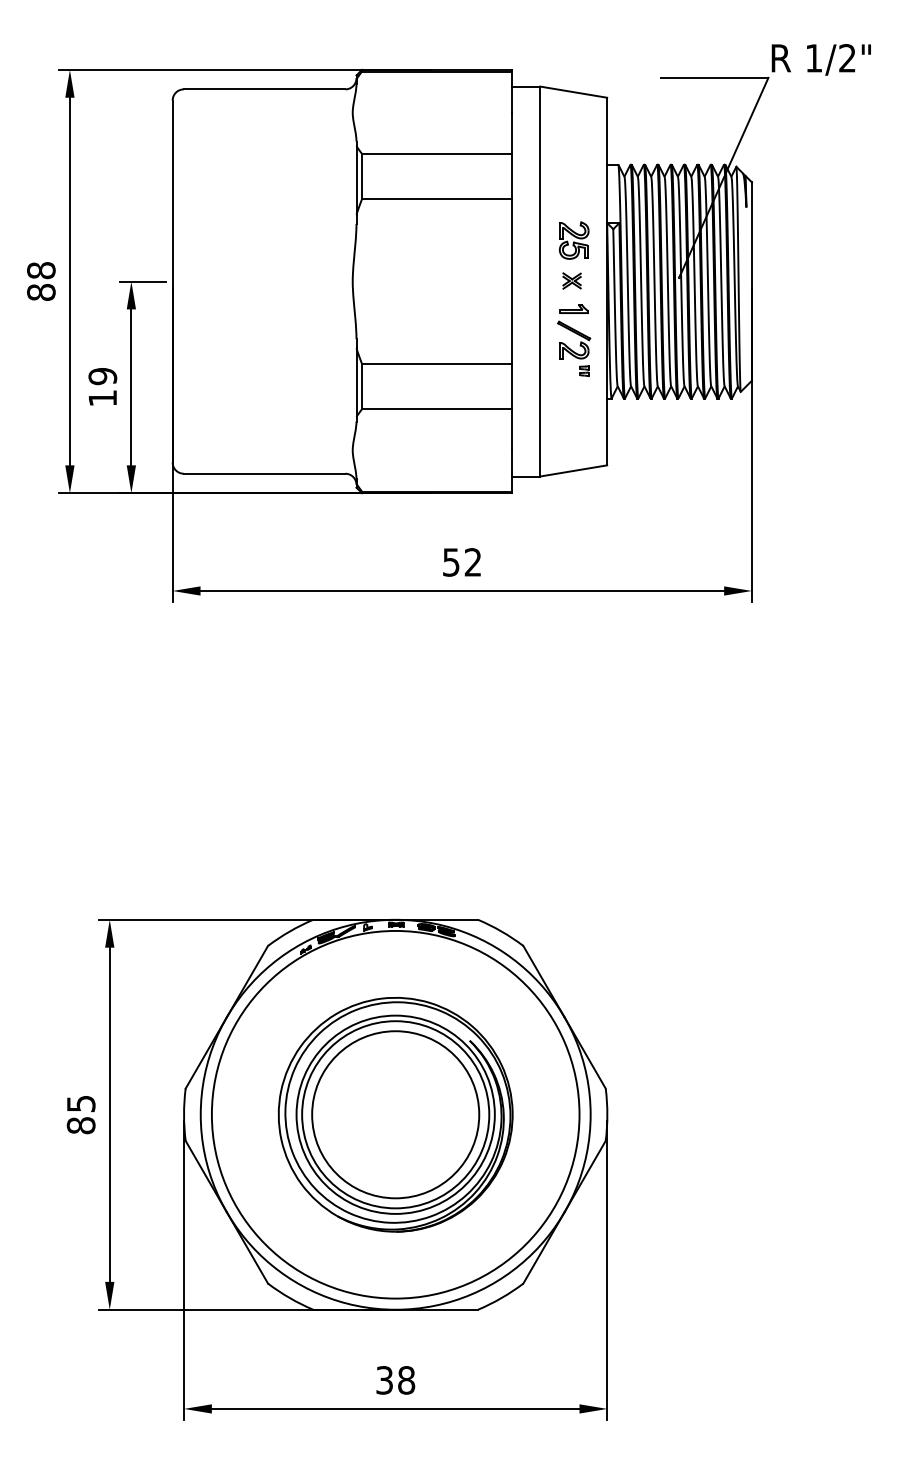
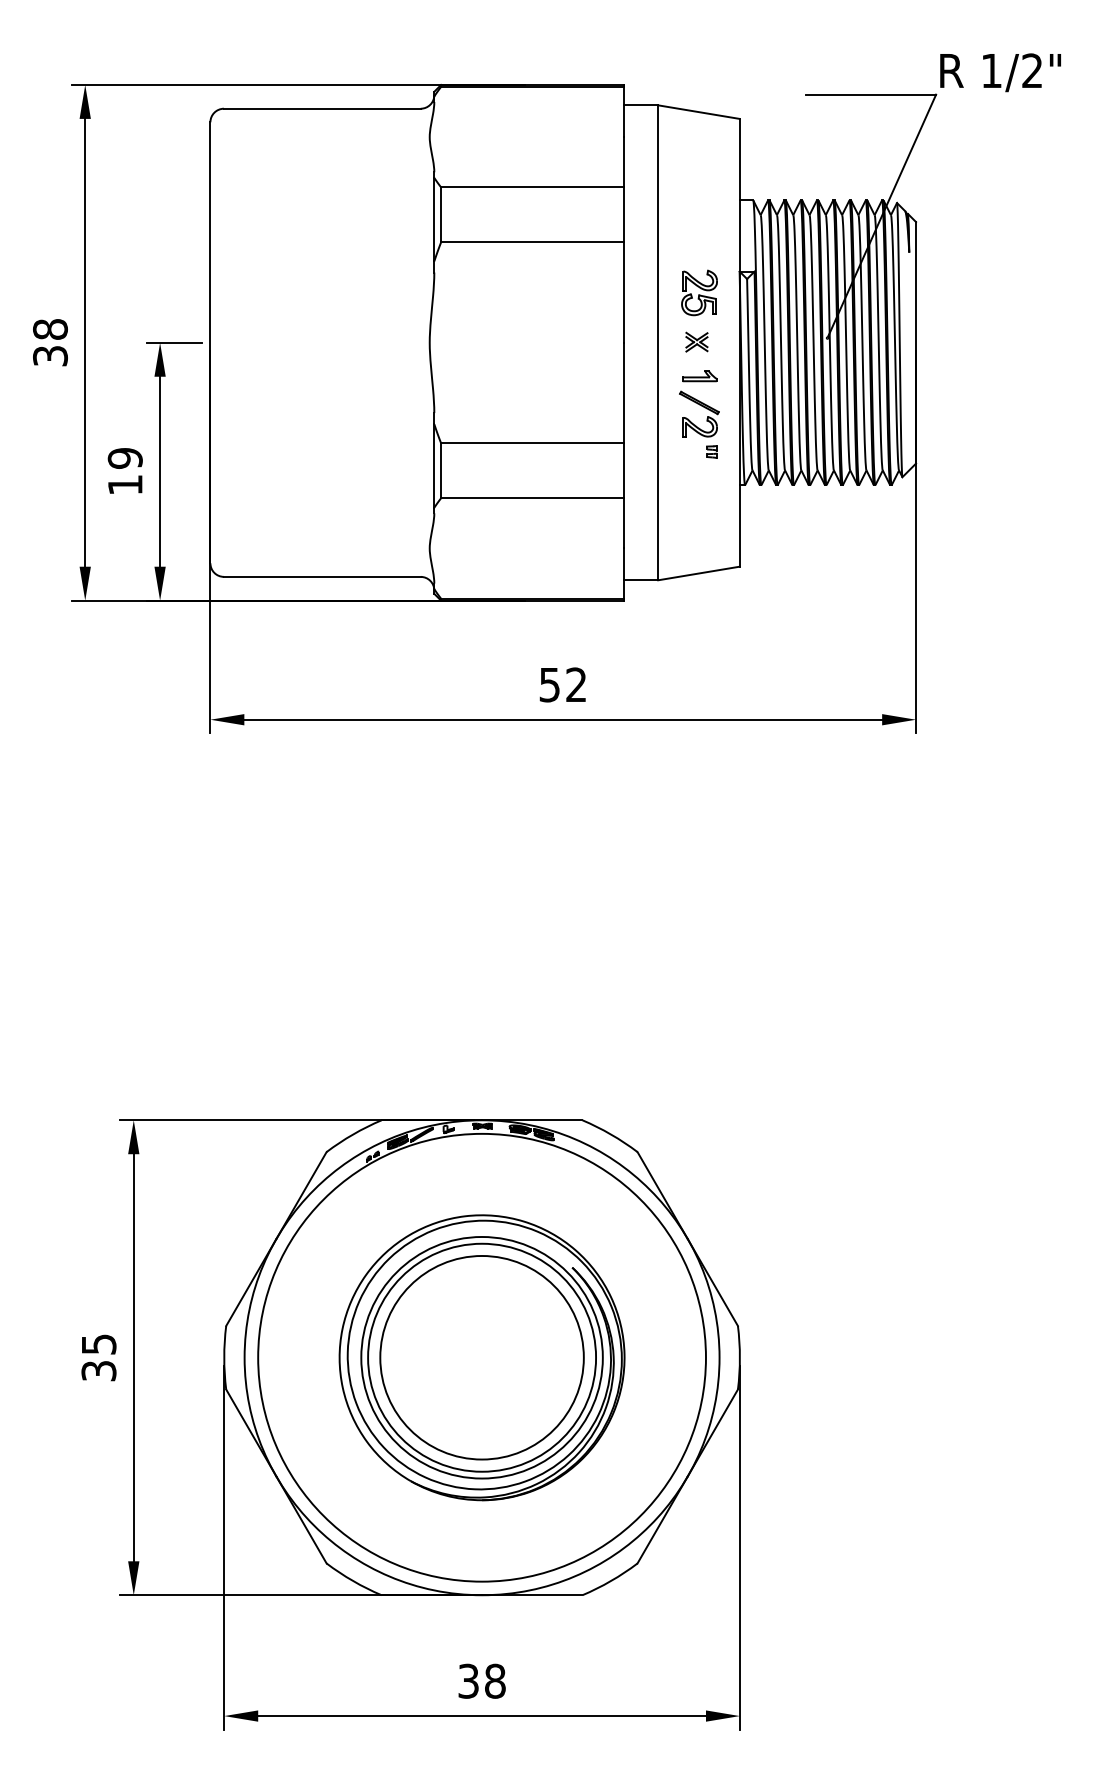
text: (41, 292) -> (50, 356), 88 -> 38
text: (80, 1125) -> (98, 1370), 85 -> 35

